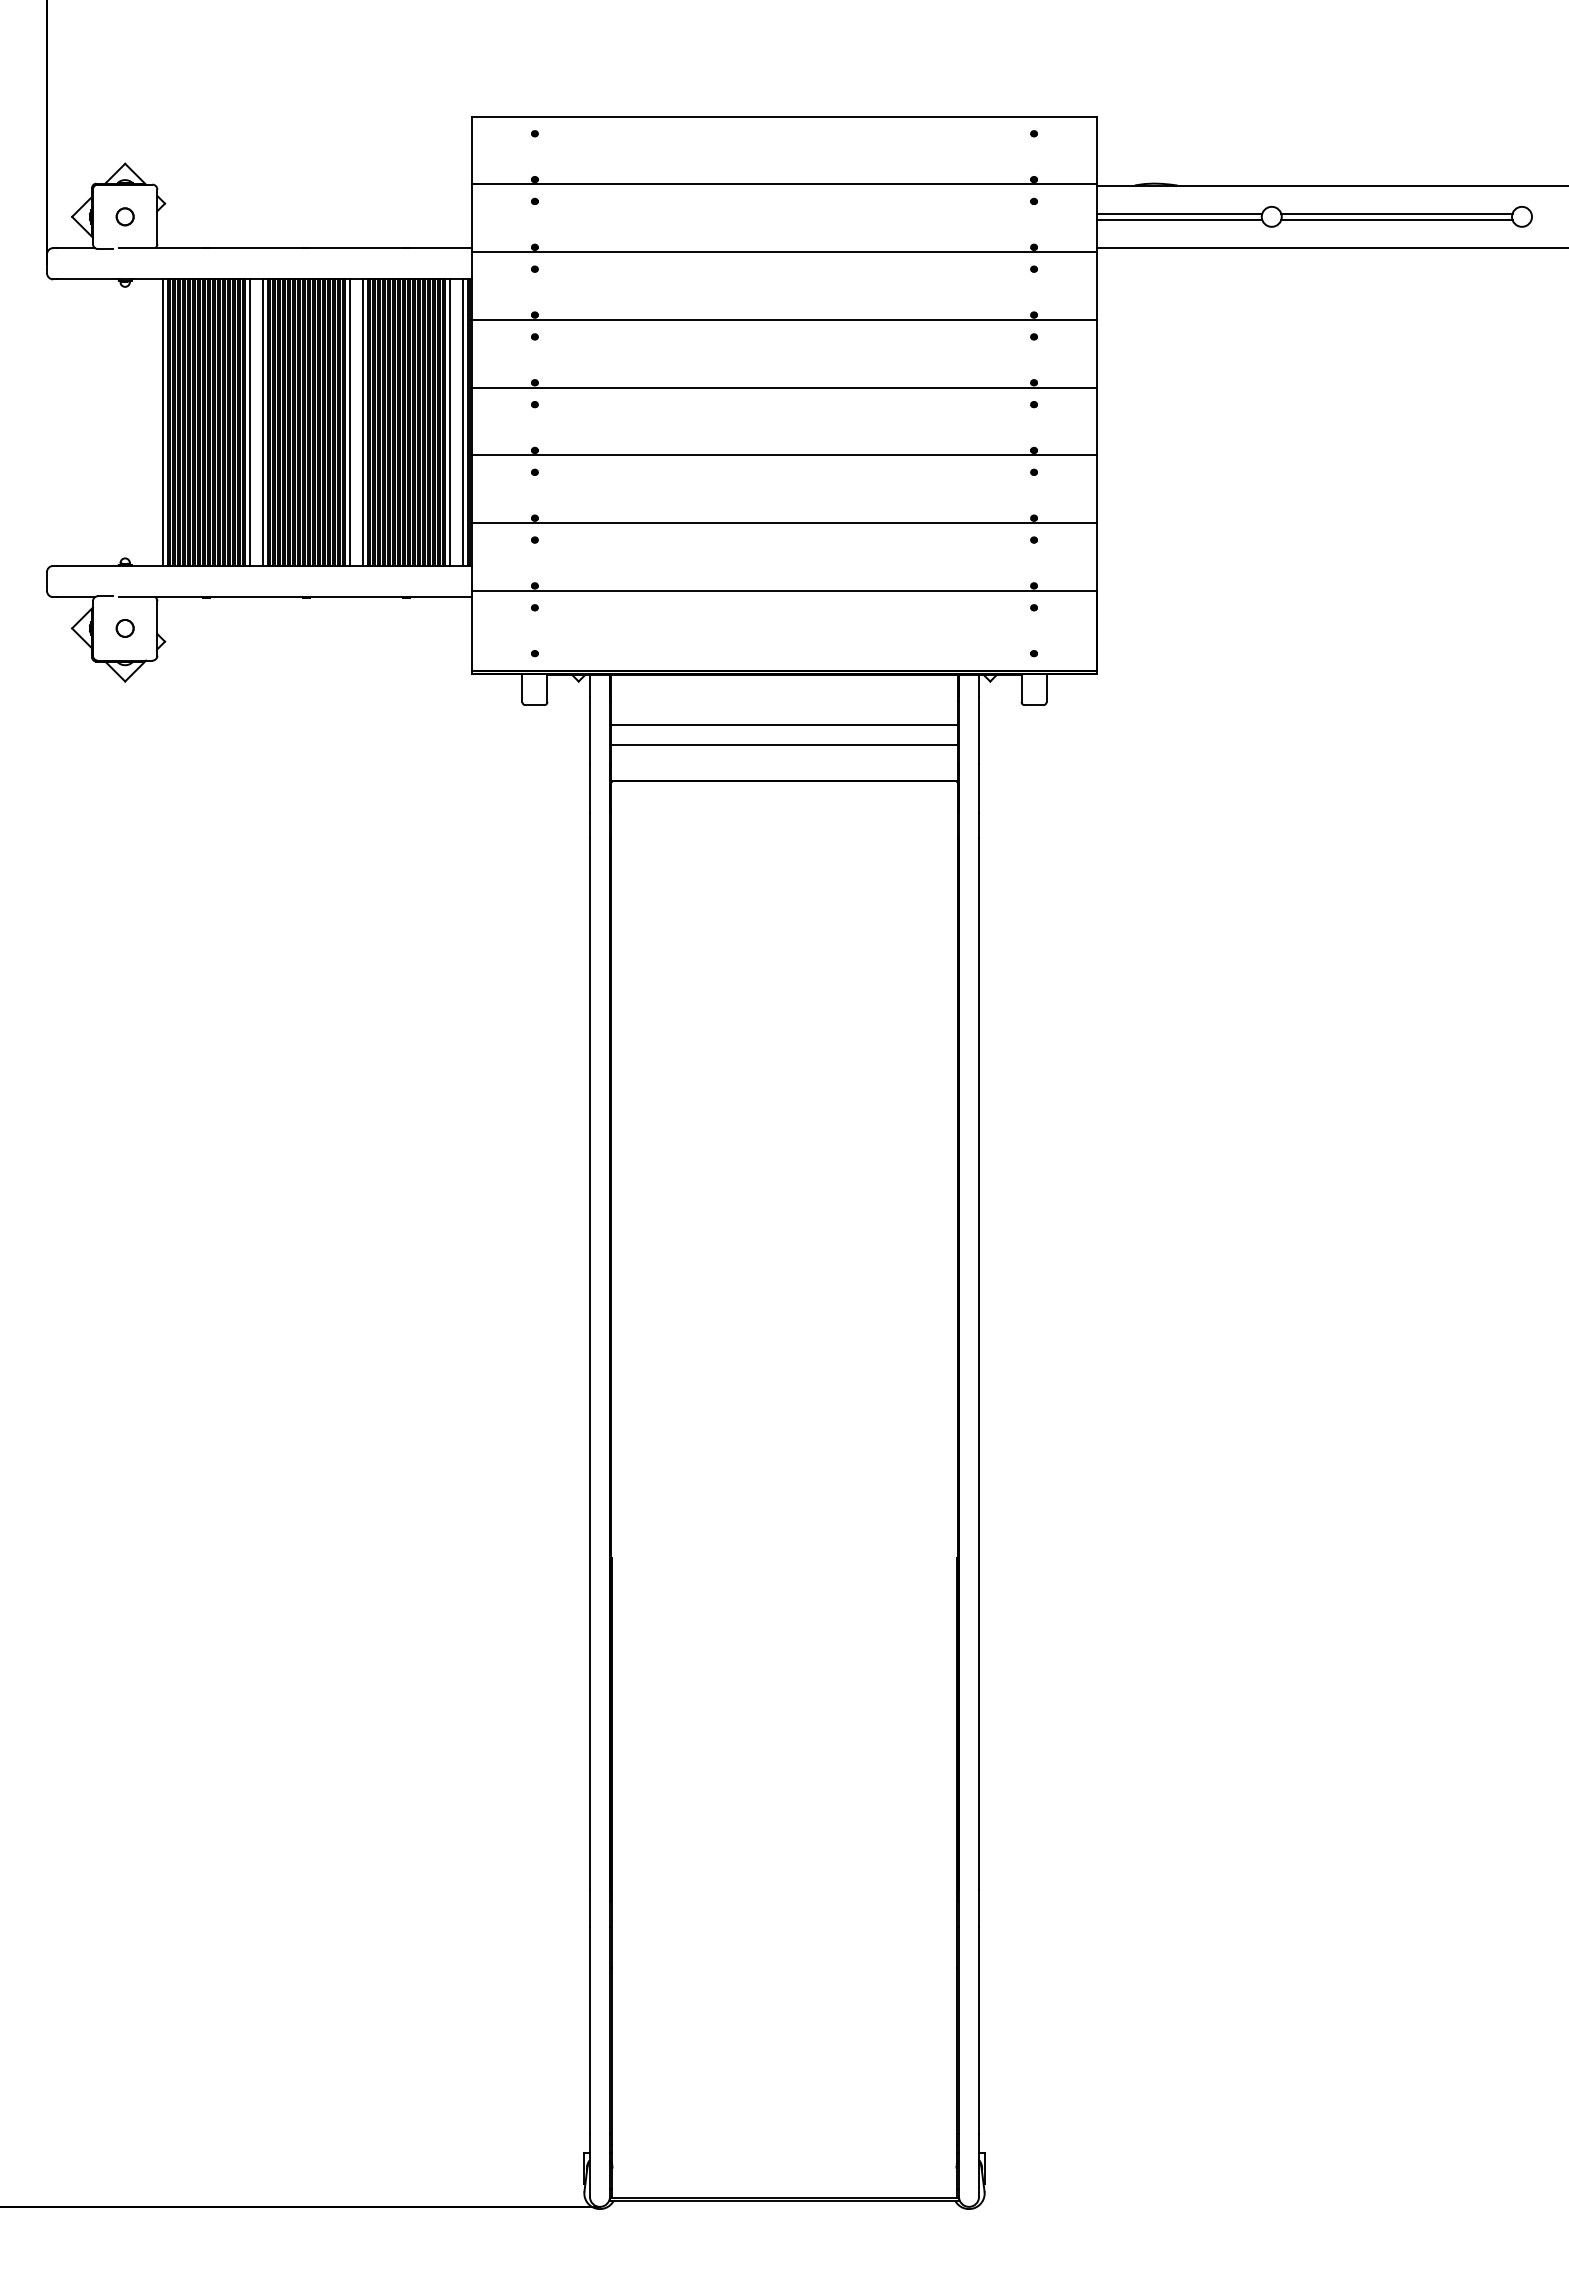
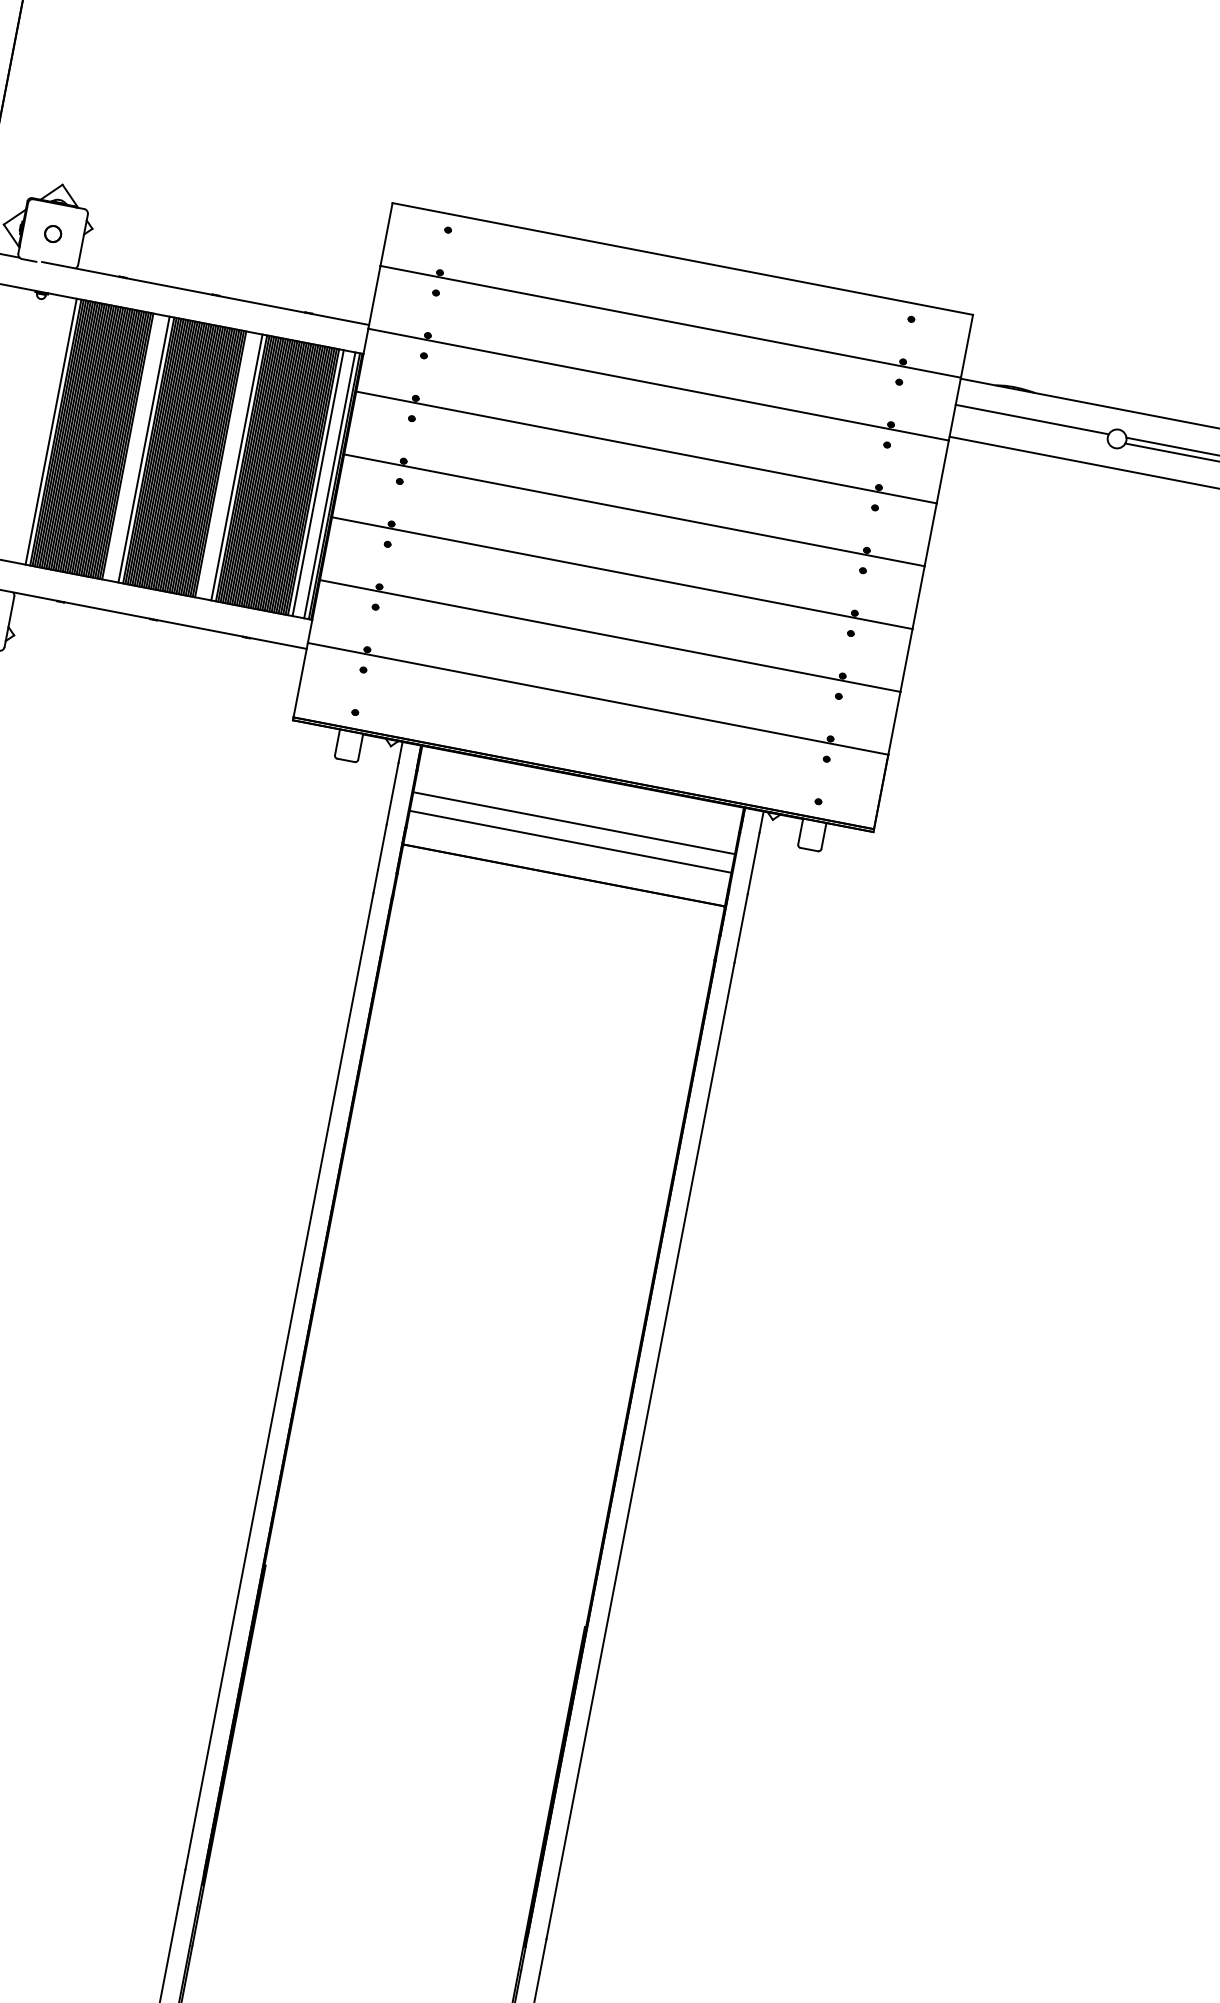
line: (1179, 219) -> (1031, 424), removed
line: (250, 422) -> (132, 447), removed
line: (350, 422) -> (225, 465), removed

